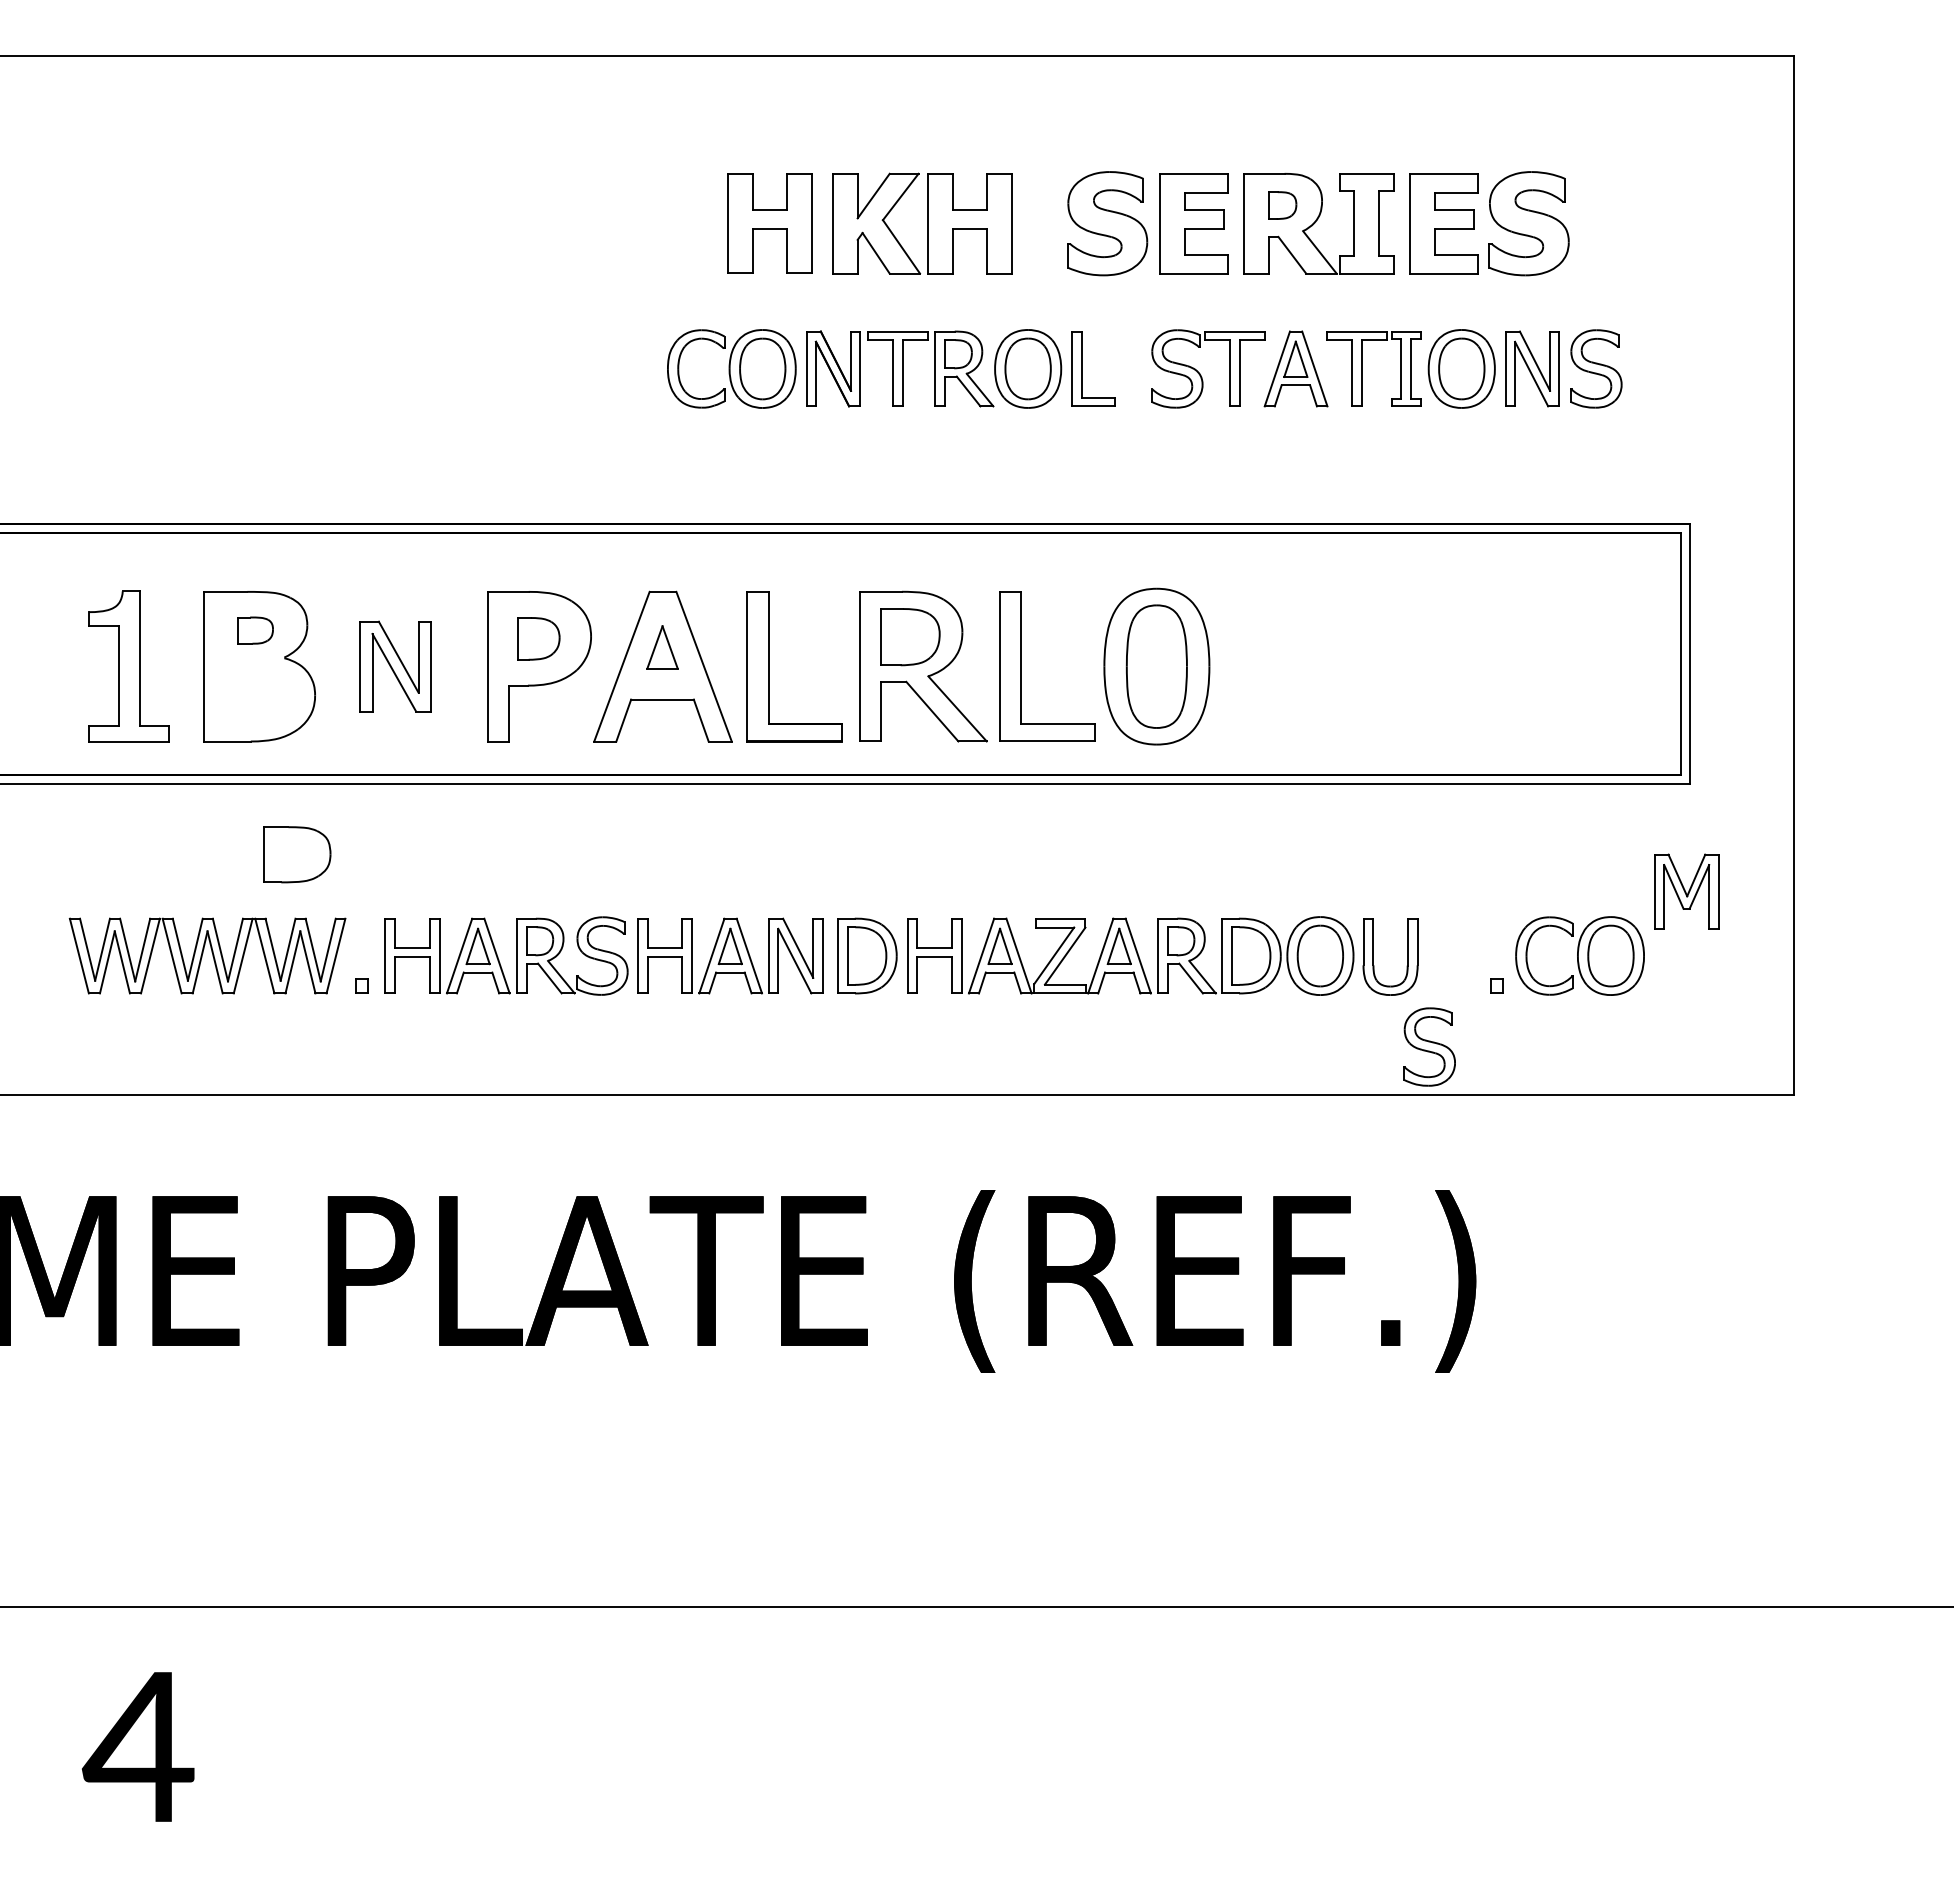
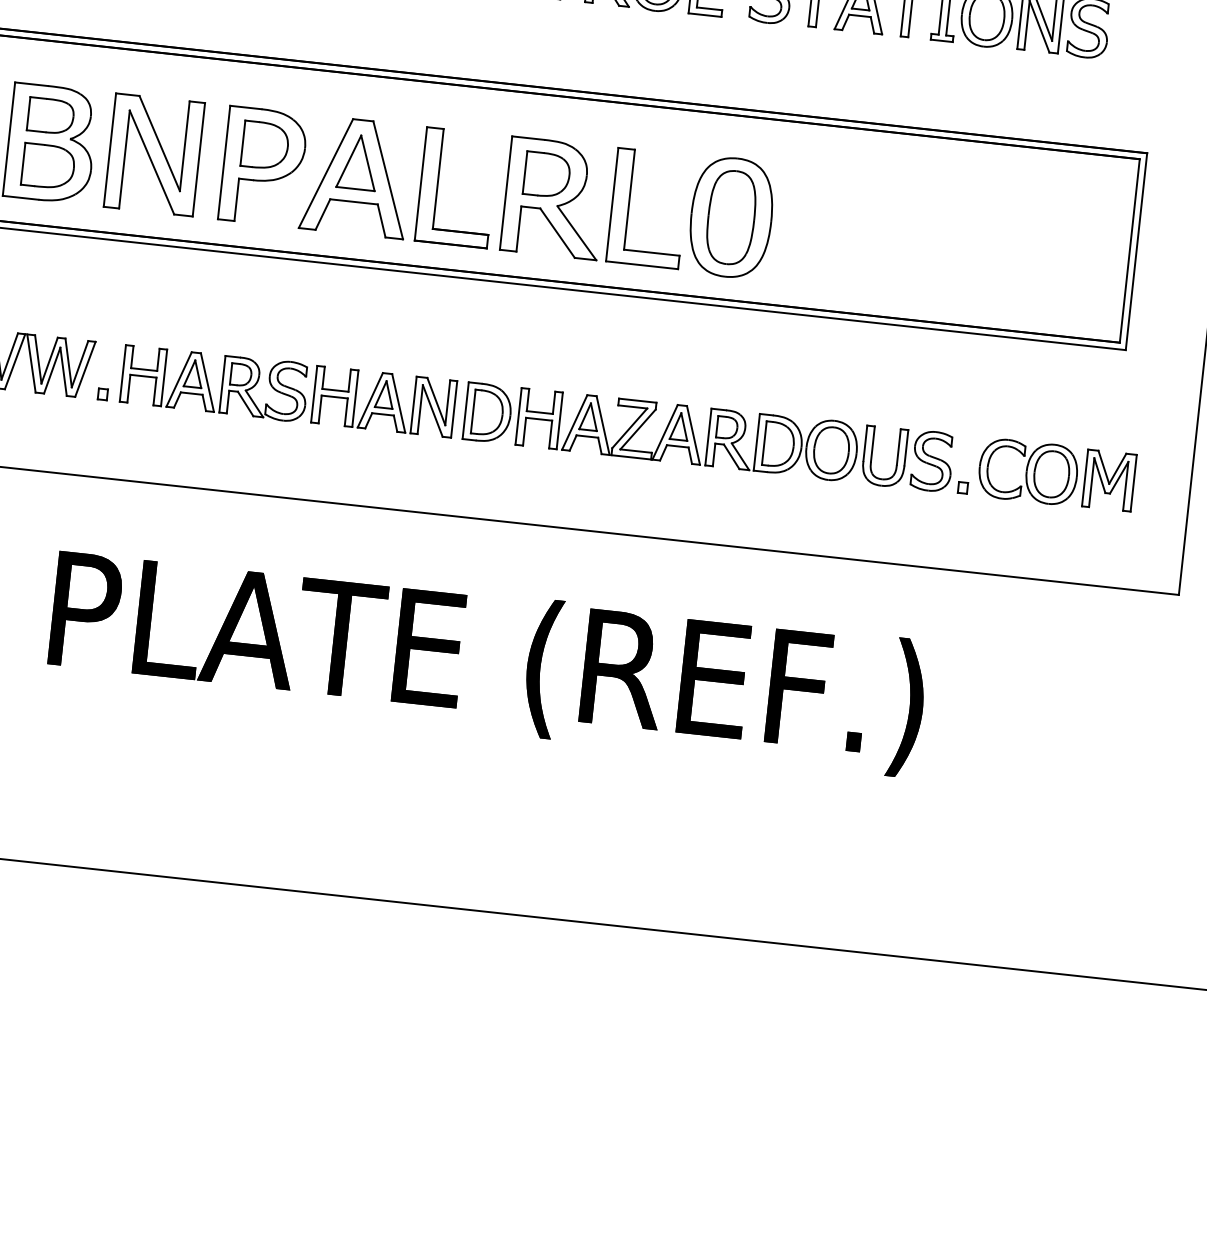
part: (255, 630) -> (51, 115), size x1.67
part: (538, 638) -> (265, 145), size x1.43
part: (662, 647) -> (358, 162), size x1.67
part: (395, 666) -> (154, 154), size x1.67
part: (297, 854) -> (48, 166), moved
part: (1686, 891) -> (1109, 480), moved
part: (1429, 1046) -> (932, 460), moved

